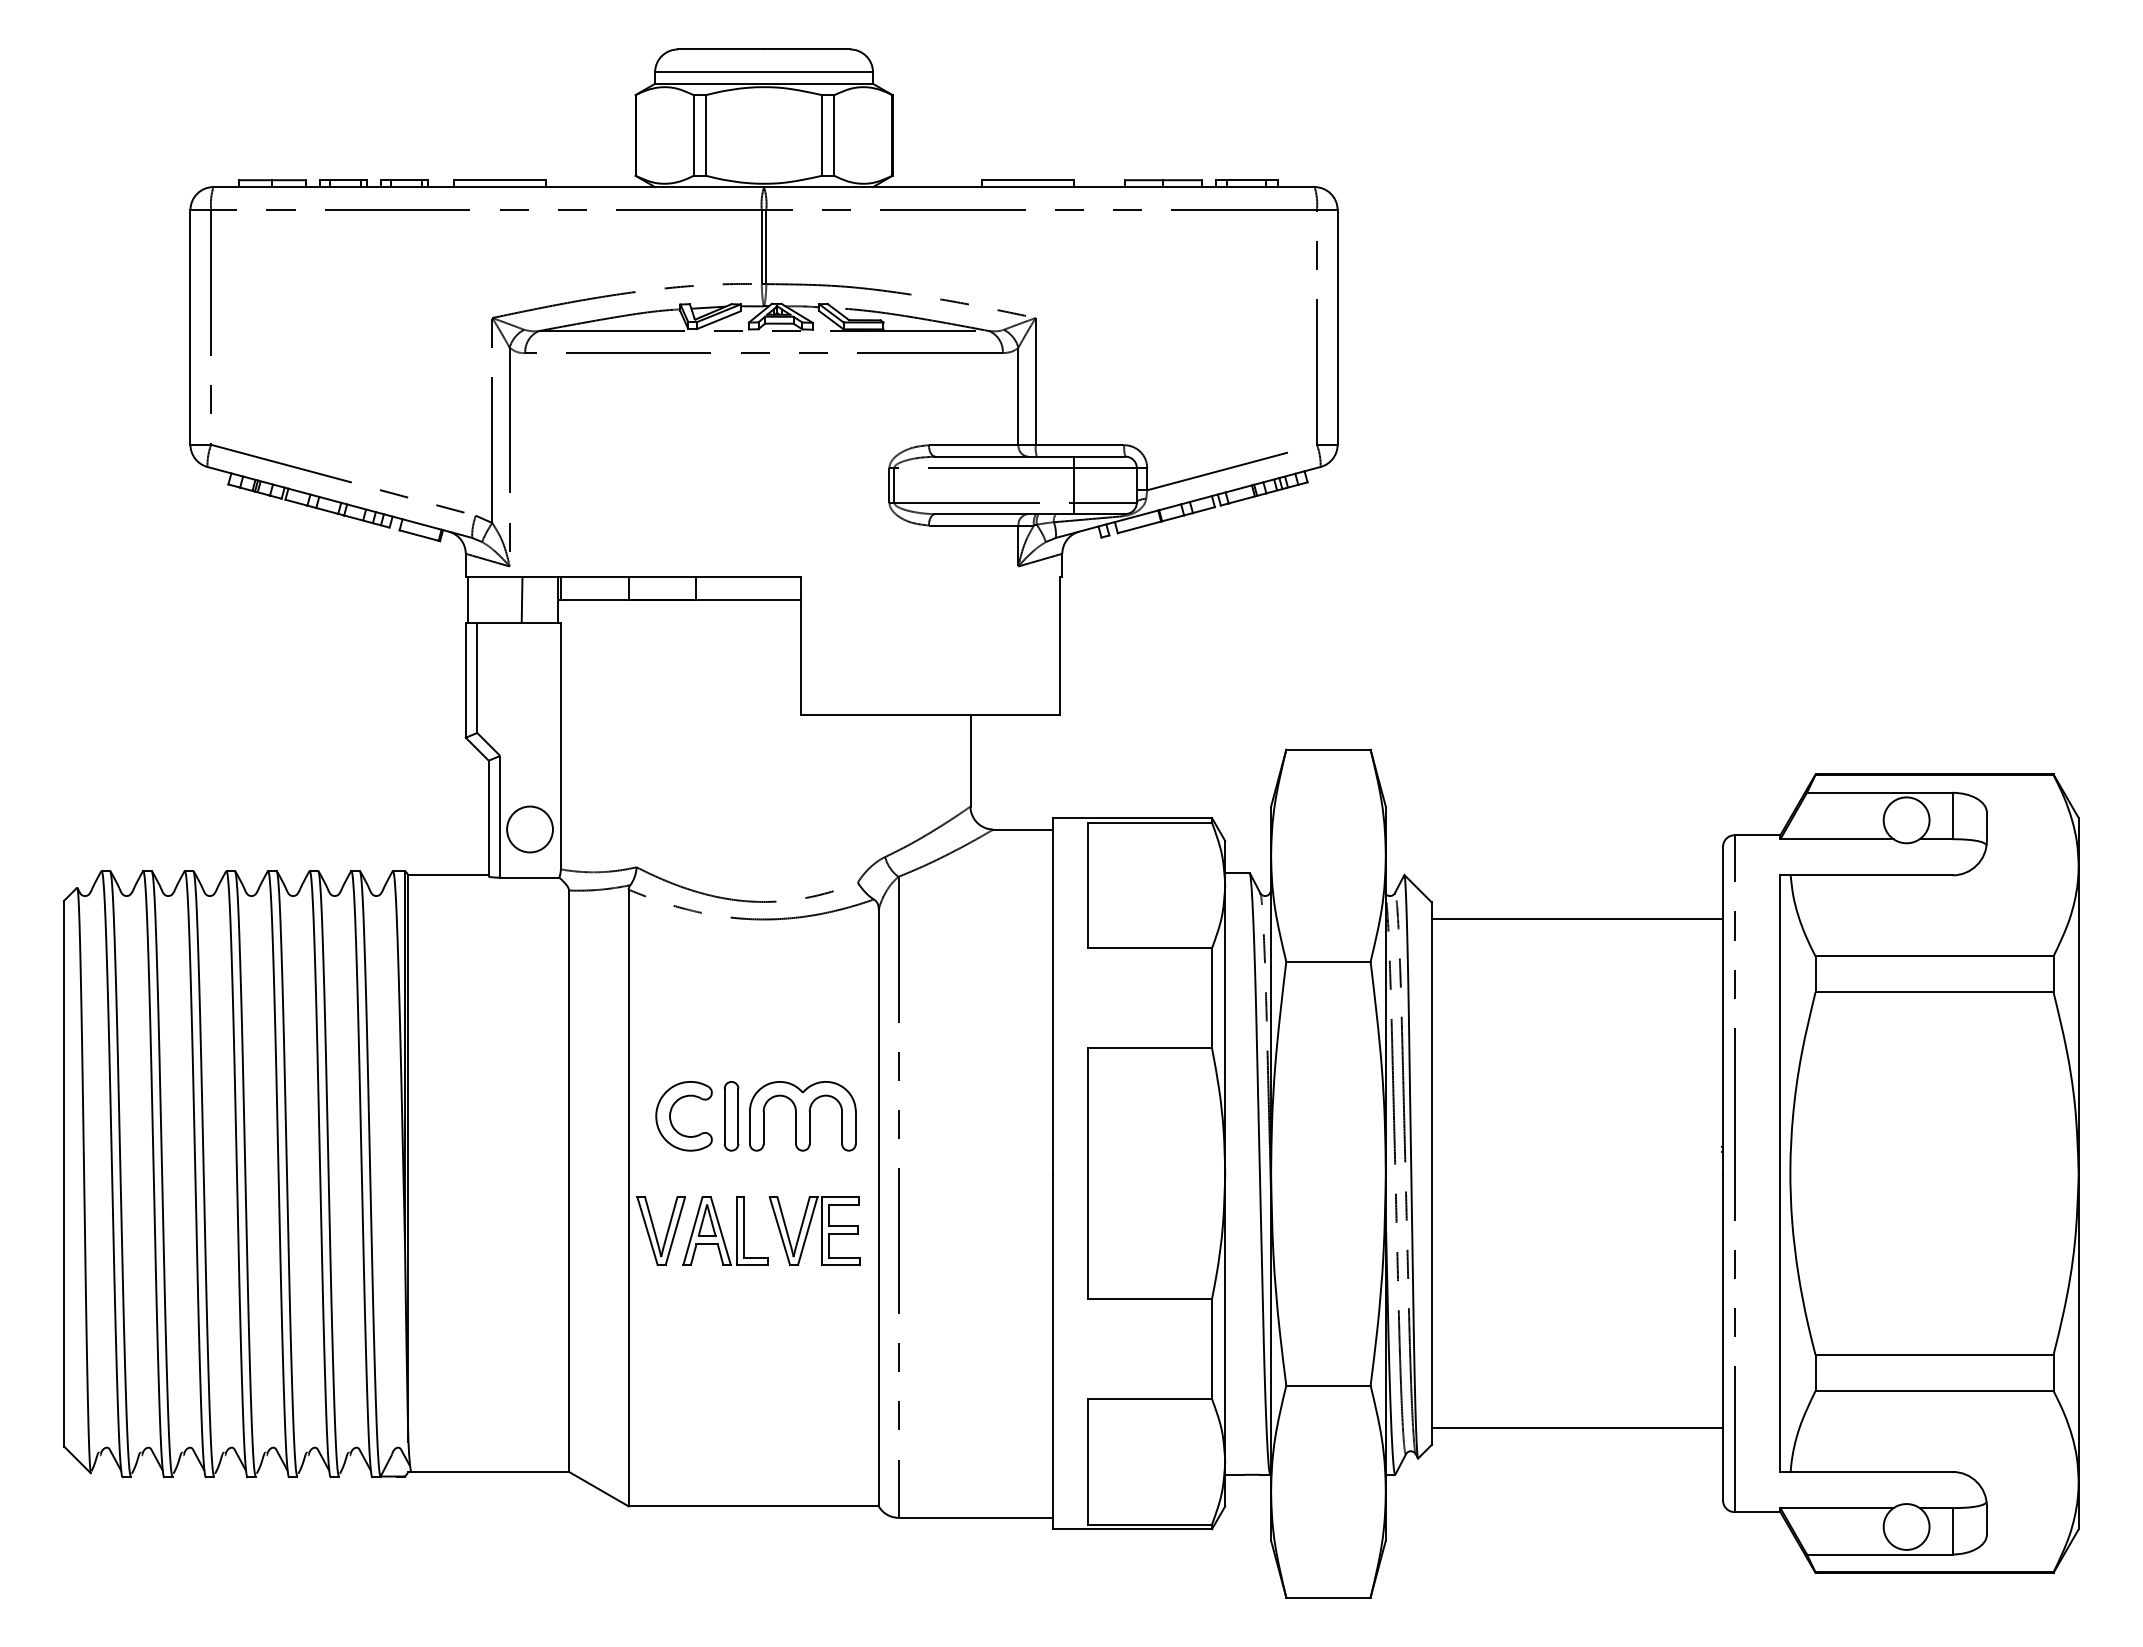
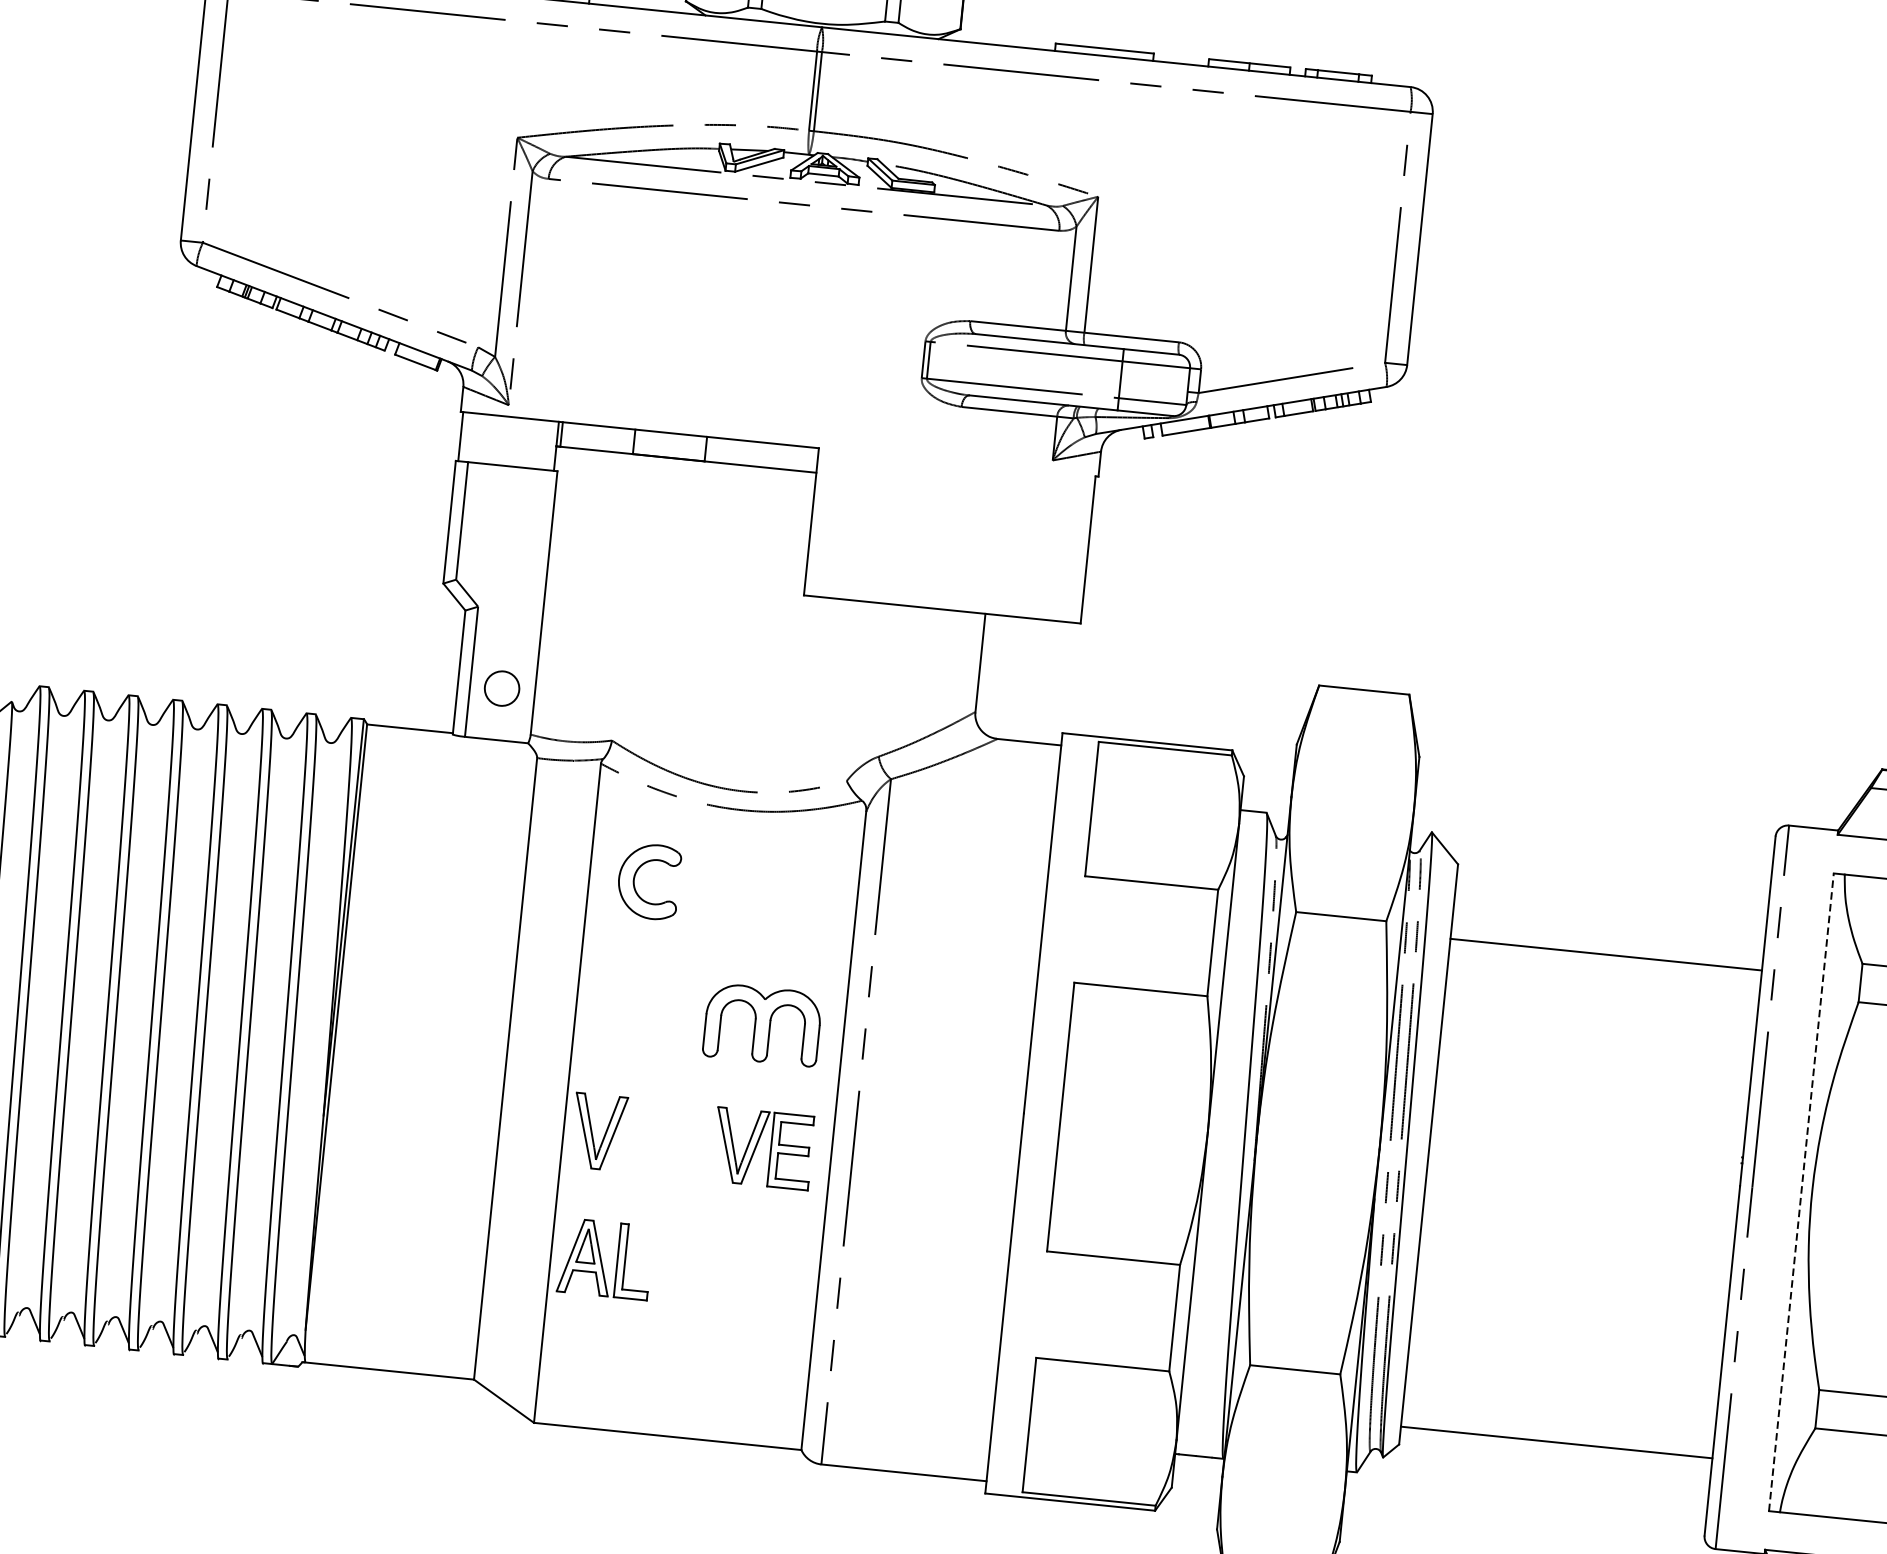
line: (521, 600) -> (517, 442), removed
circle: (529, 829) -> (501, 688), size x0.7
line: (1577, 919) -> (1606, 955), moved
part: (671, 1113) -> (635, 877), moved
part: (731, 1116) -> (686, 1017), removed
line: (1780, 1173) -> (1801, 1192), solid -> dashed
part: (725, 1230) -> (605, 1258), moved

